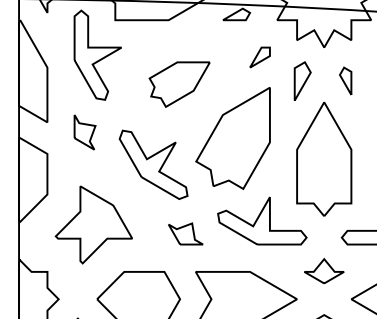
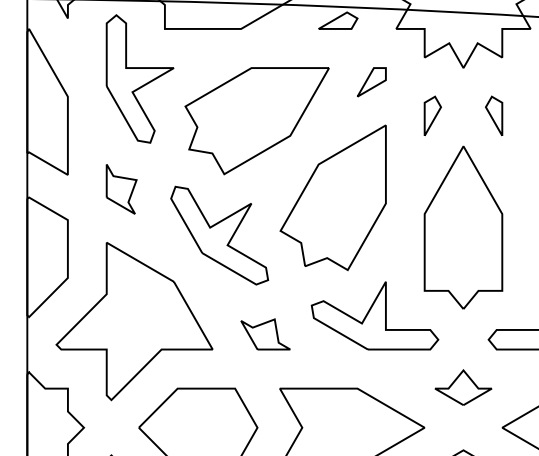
part: (302, 80) -> (432, 115), size x0.71
part: (179, 84) -> (256, 120), size x1.67
part: (93, 224) -> (133, 320), size x1.43

